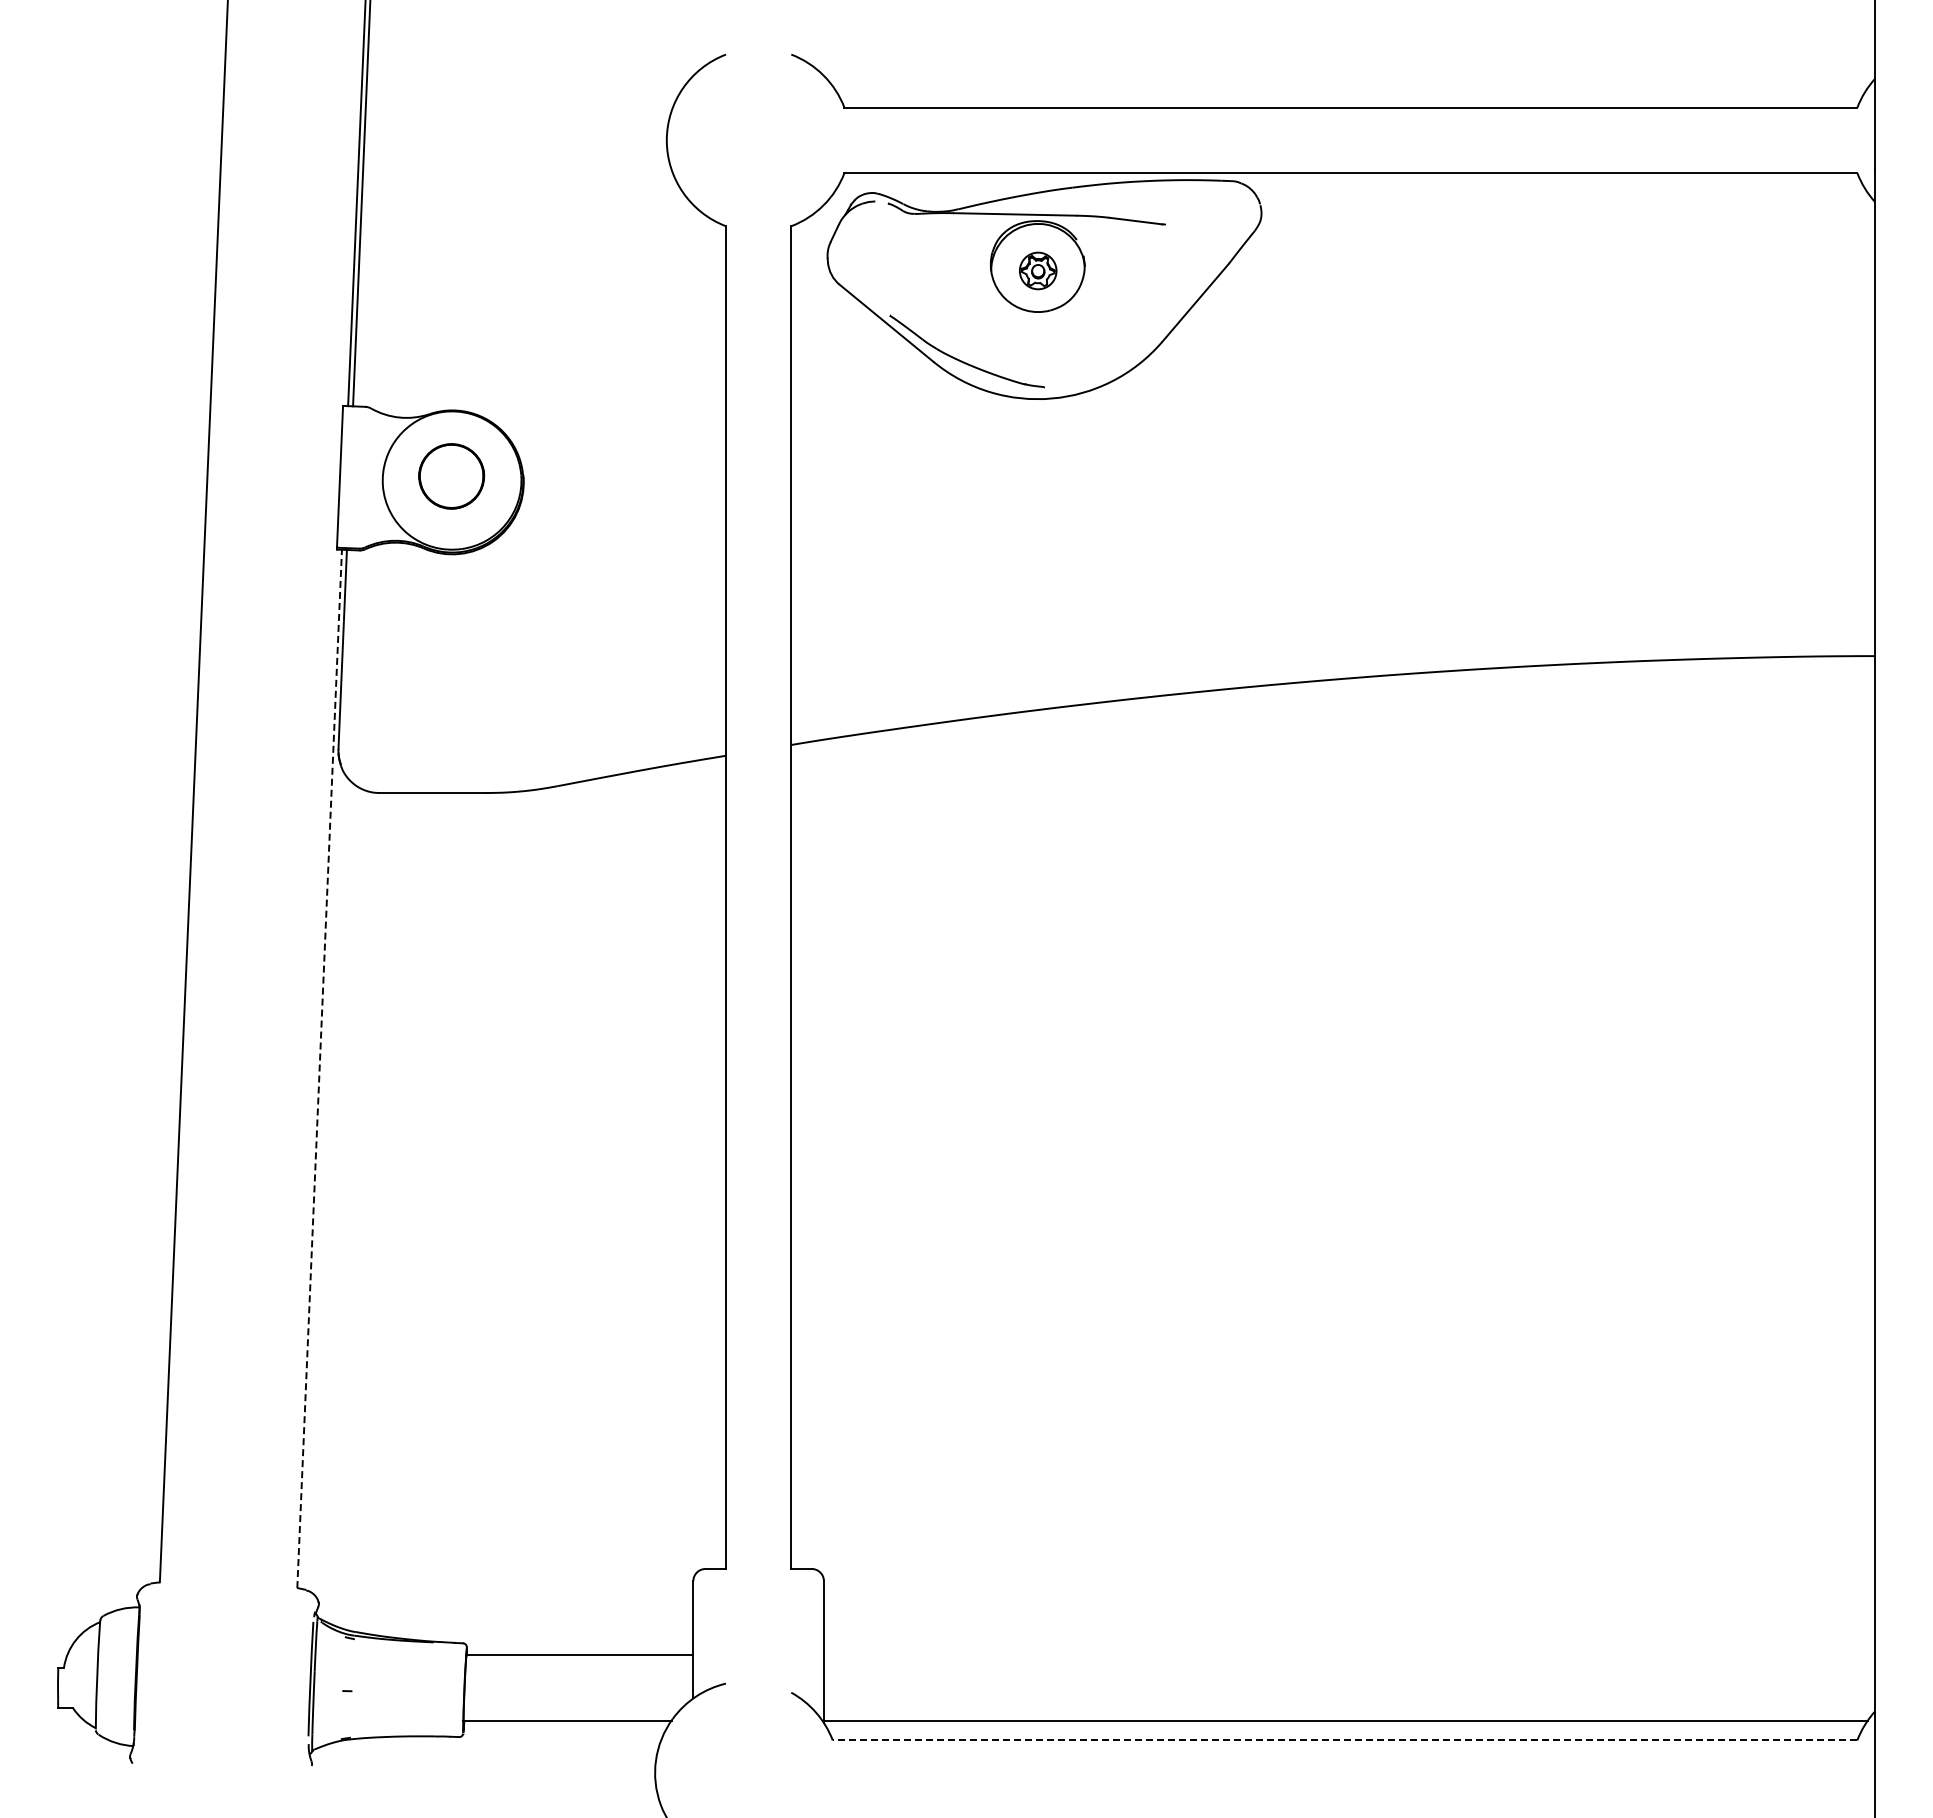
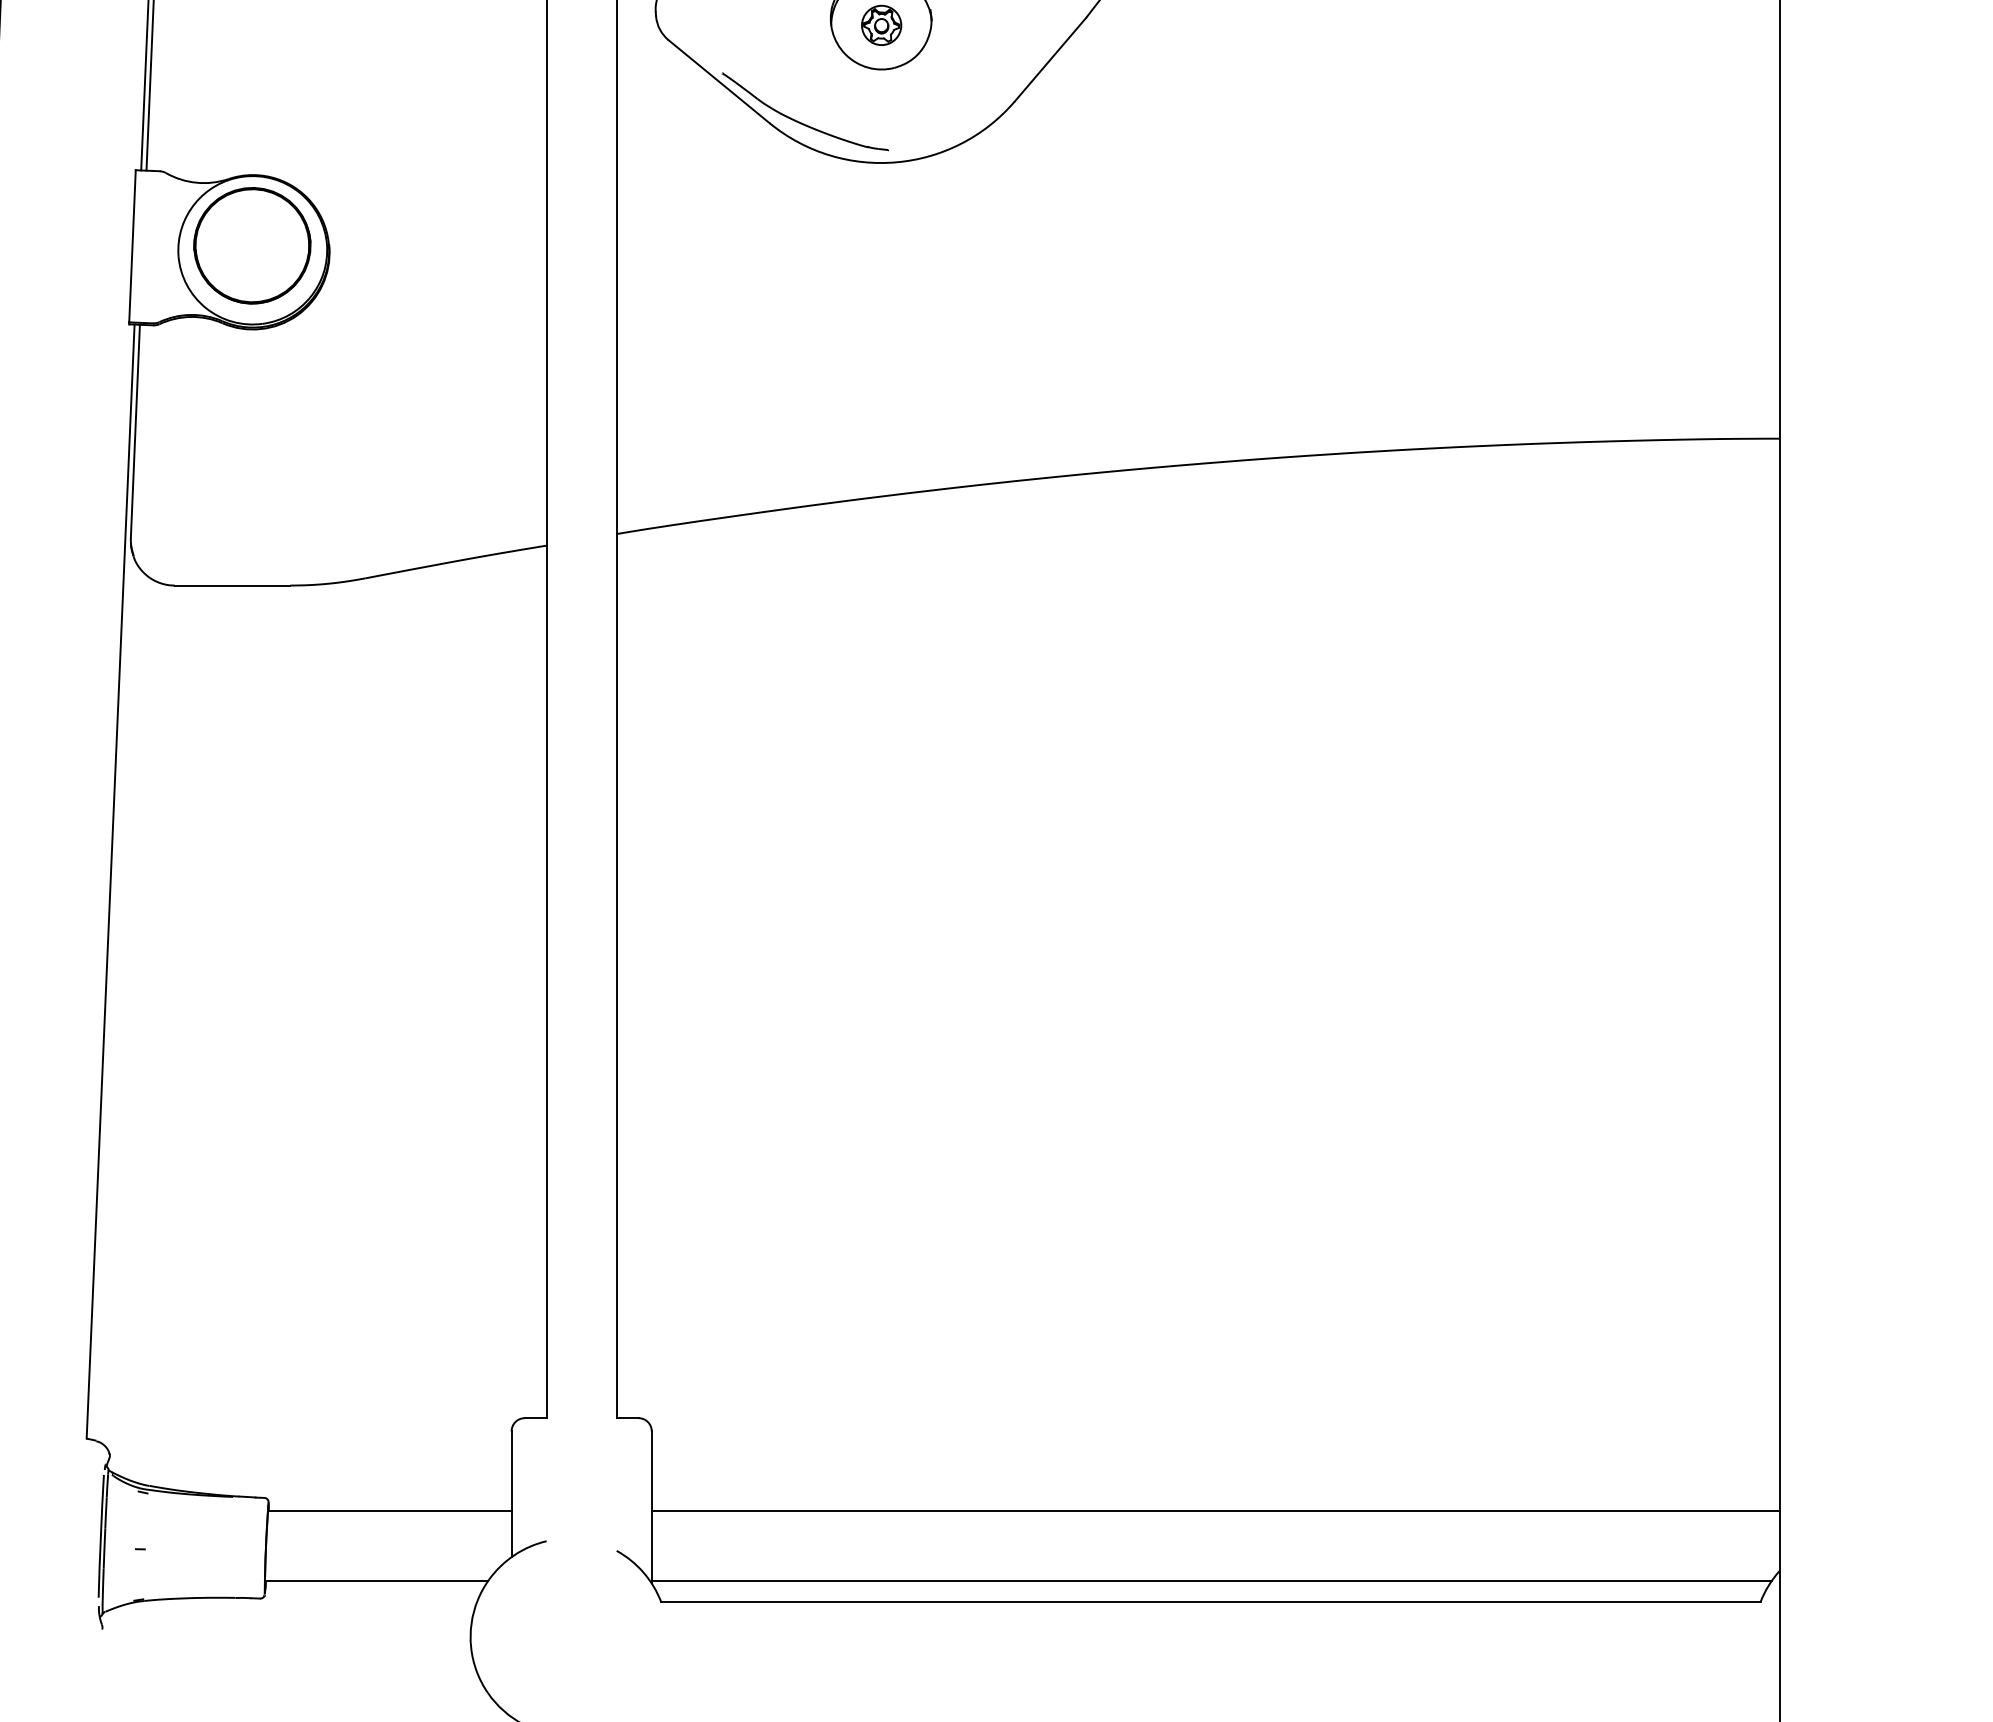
part: (451, 476) -> (252, 245), size x1.67
line: (319, 1068) -> (110, 881), dashed -> solid
line: (1349, 1655) -> (1215, 1511), added
line: (1344, 1740) -> (1210, 1602), dashed -> solid

